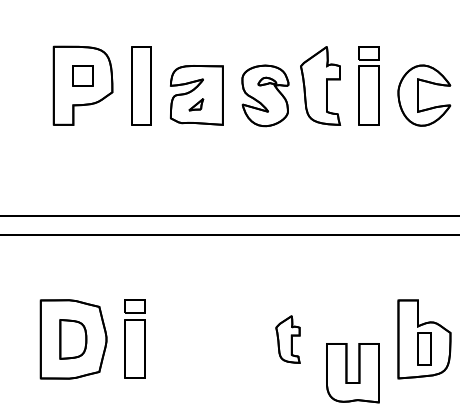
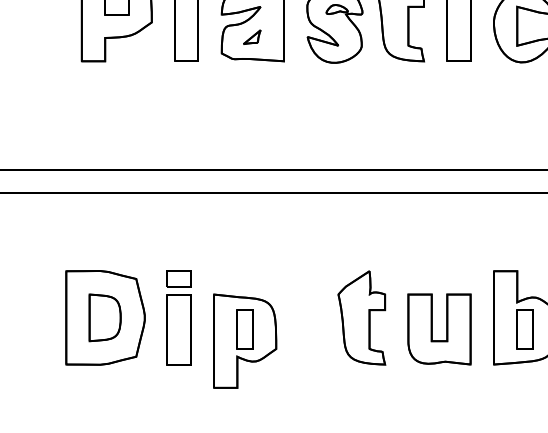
part: (287, 339) -> (361, 317), size x1.67
part: (190, 358) -> (245, 340), added
part: (352, 373) -> (438, 329), moved

